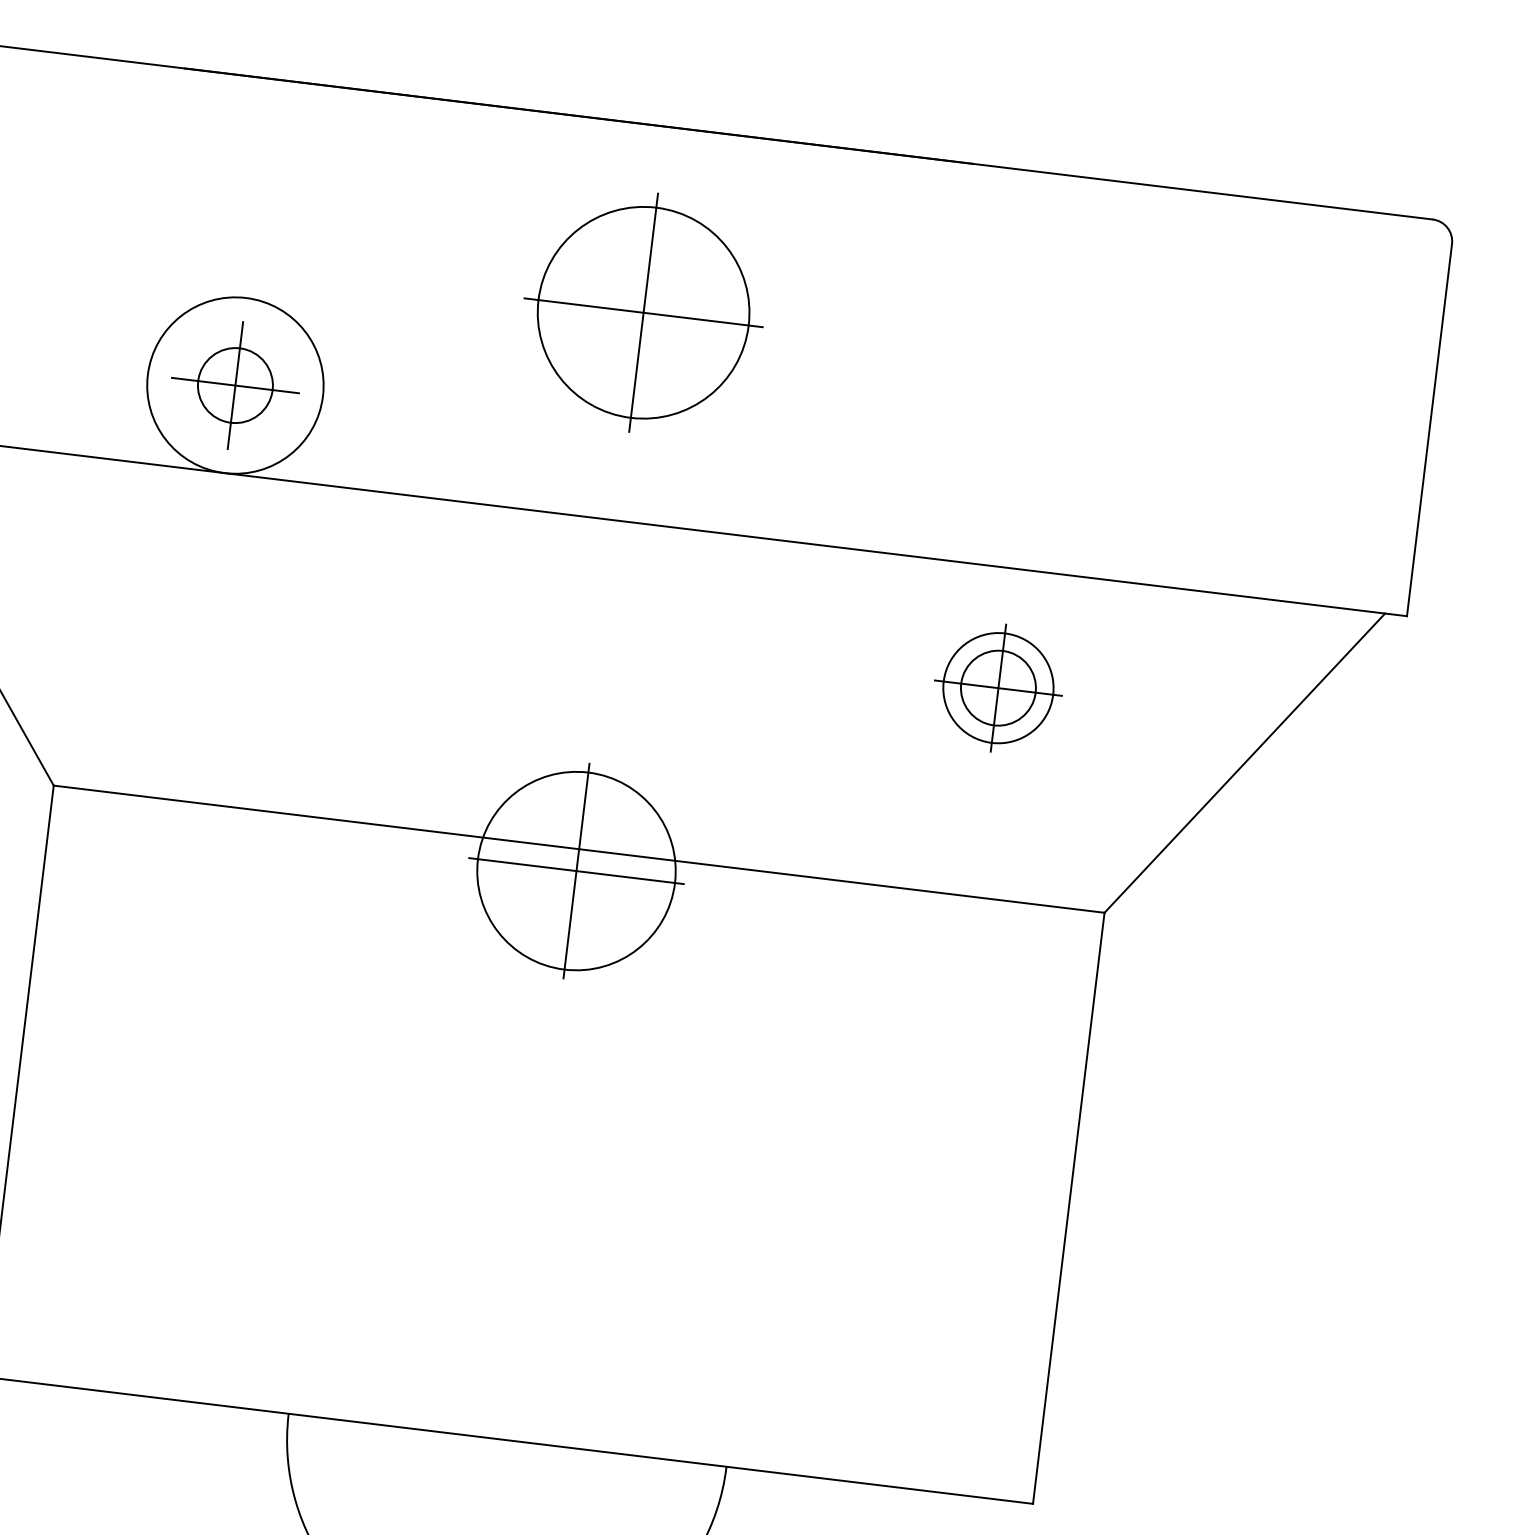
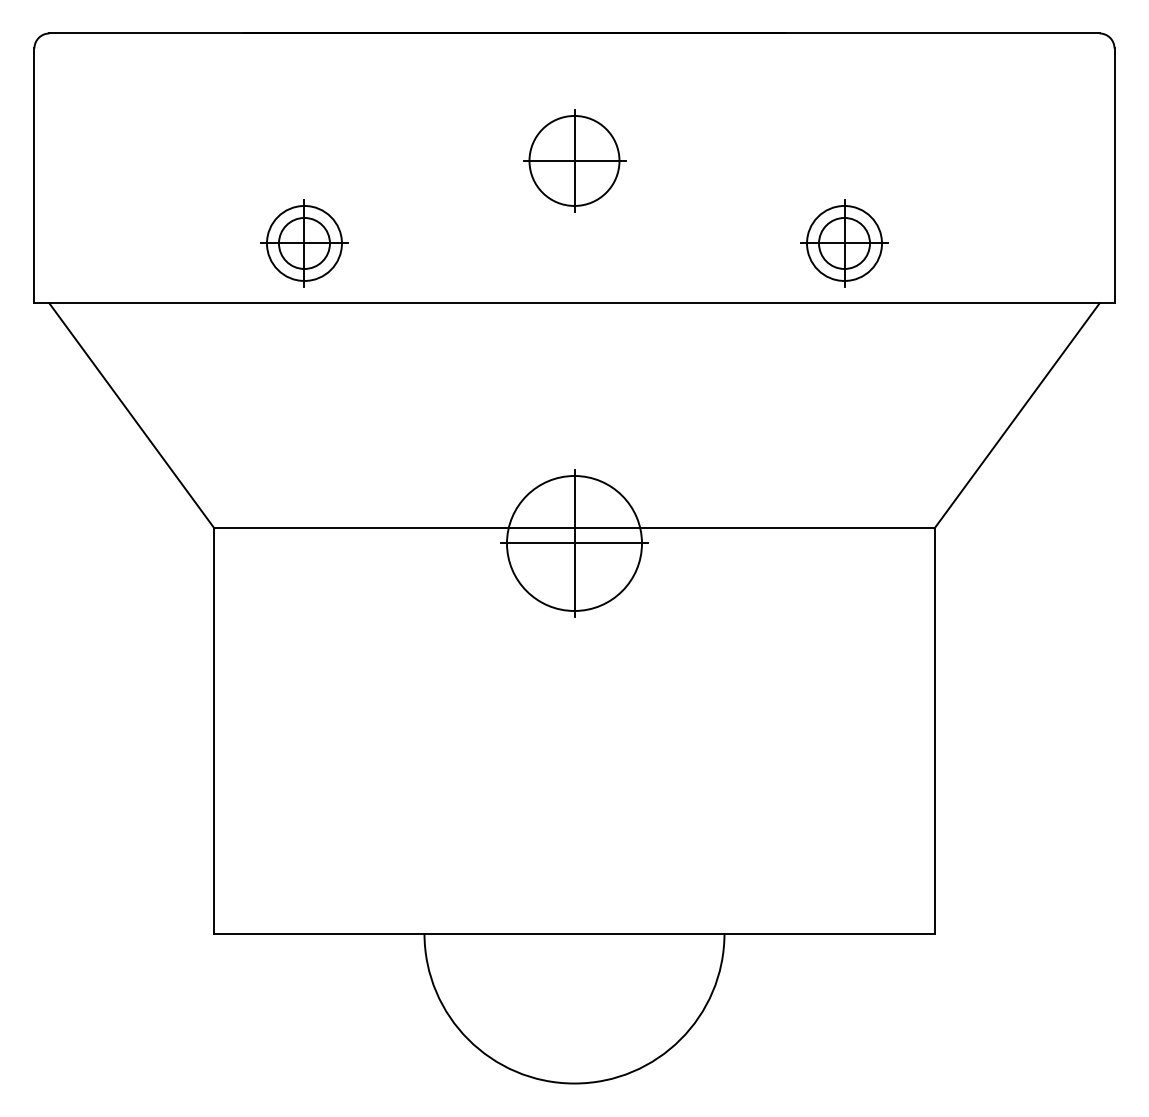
part: (644, 312) -> (574, 160), size x0.62
circle: (234, 383) -> (303, 242), size x0.62
part: (998, 688) -> (844, 243), moved

